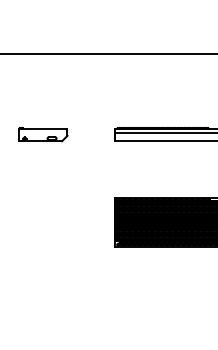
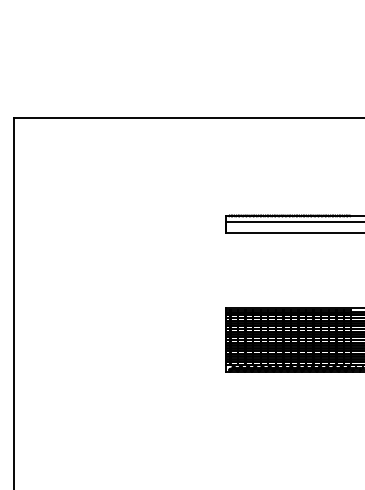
part: (42, 134) -> (130, 223), removed

